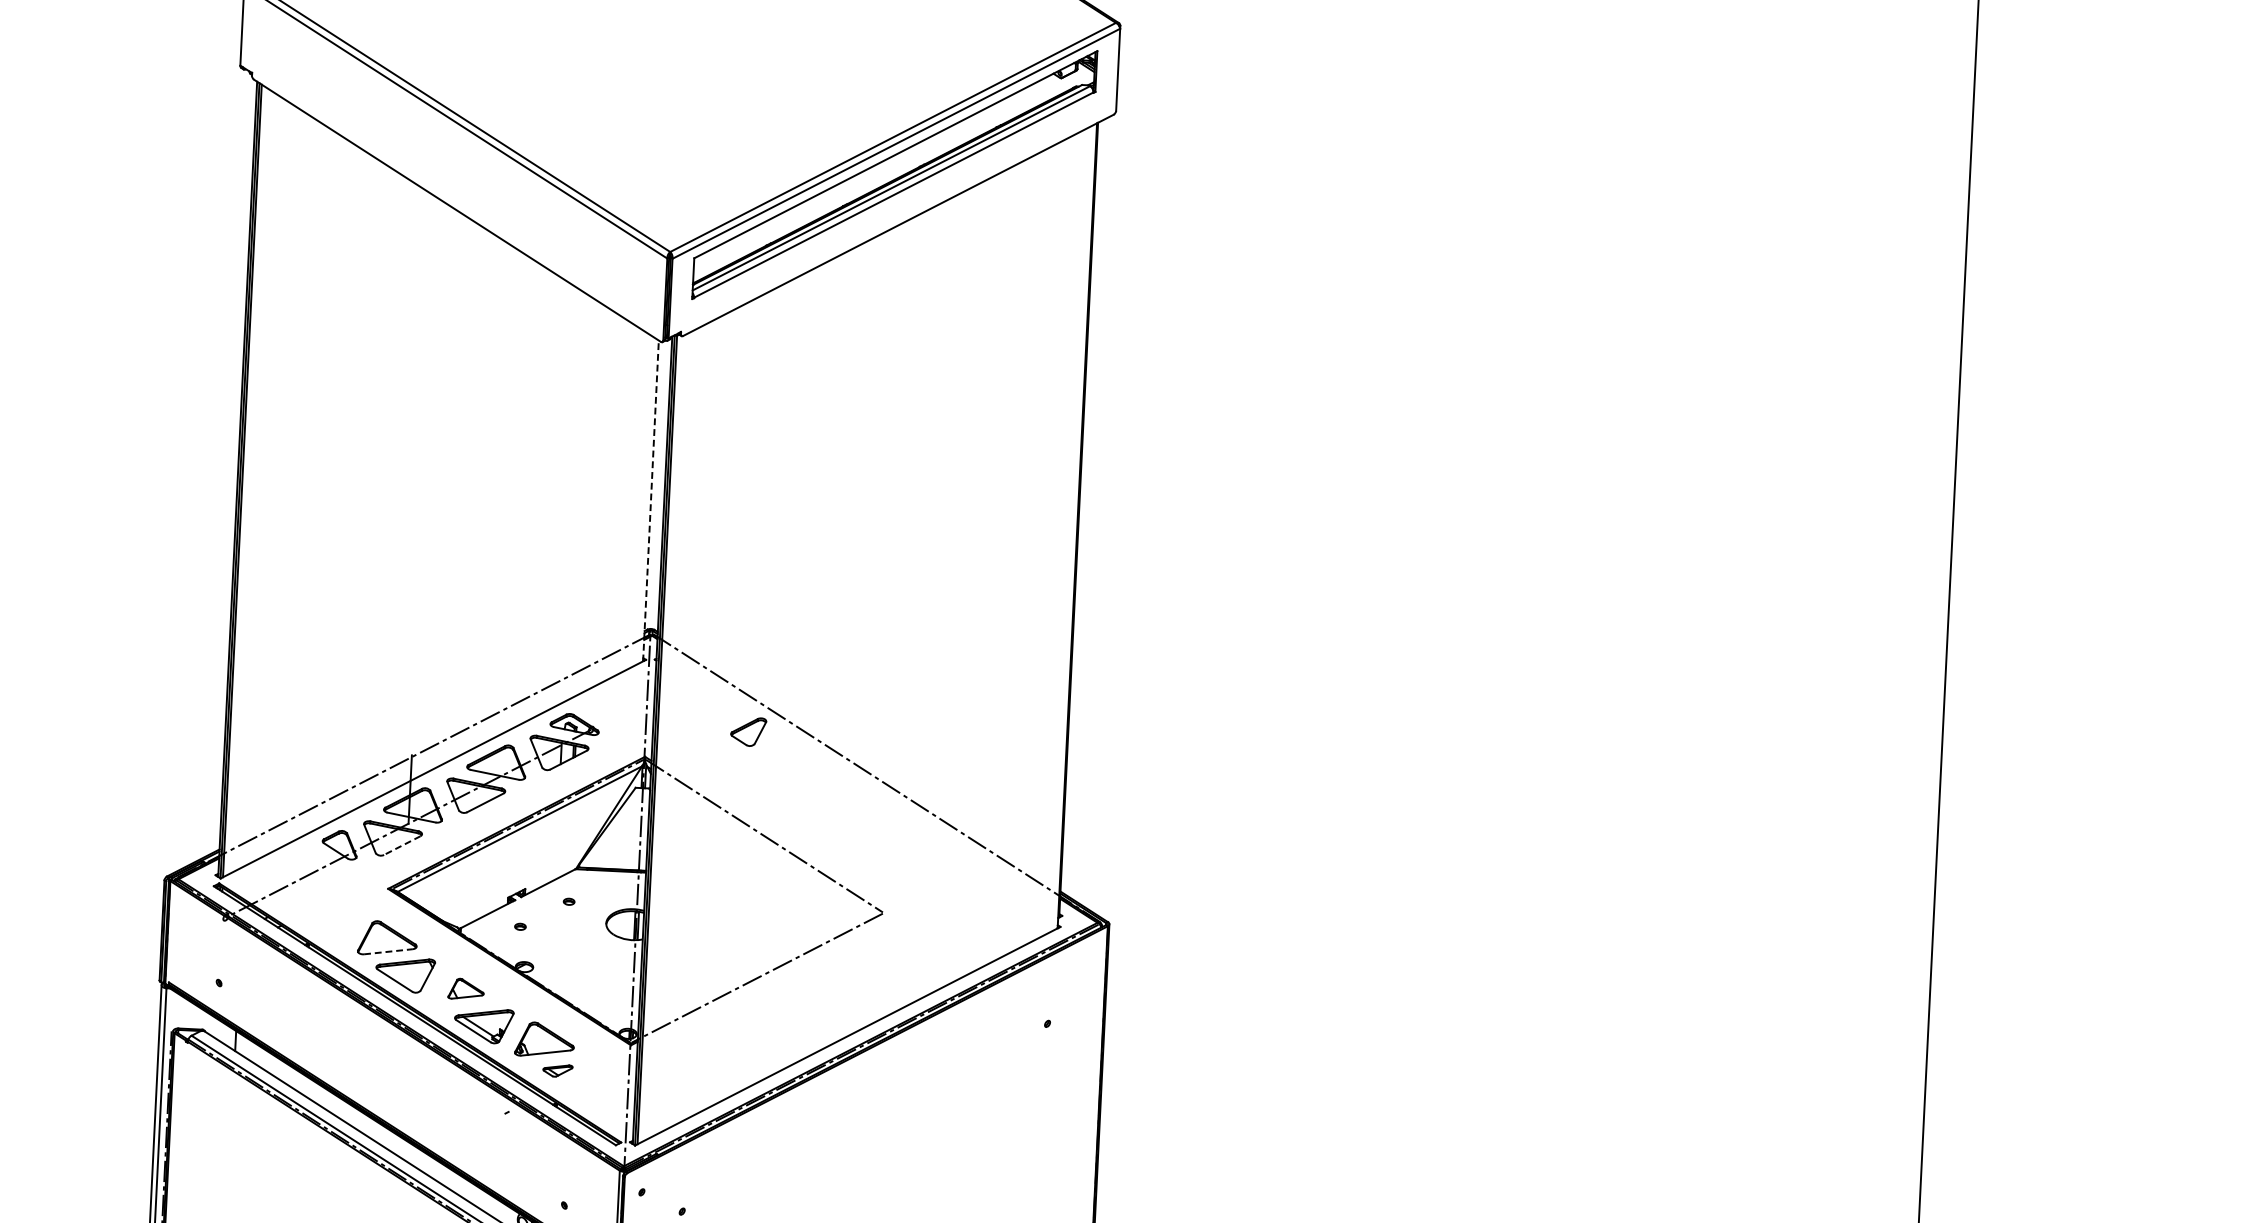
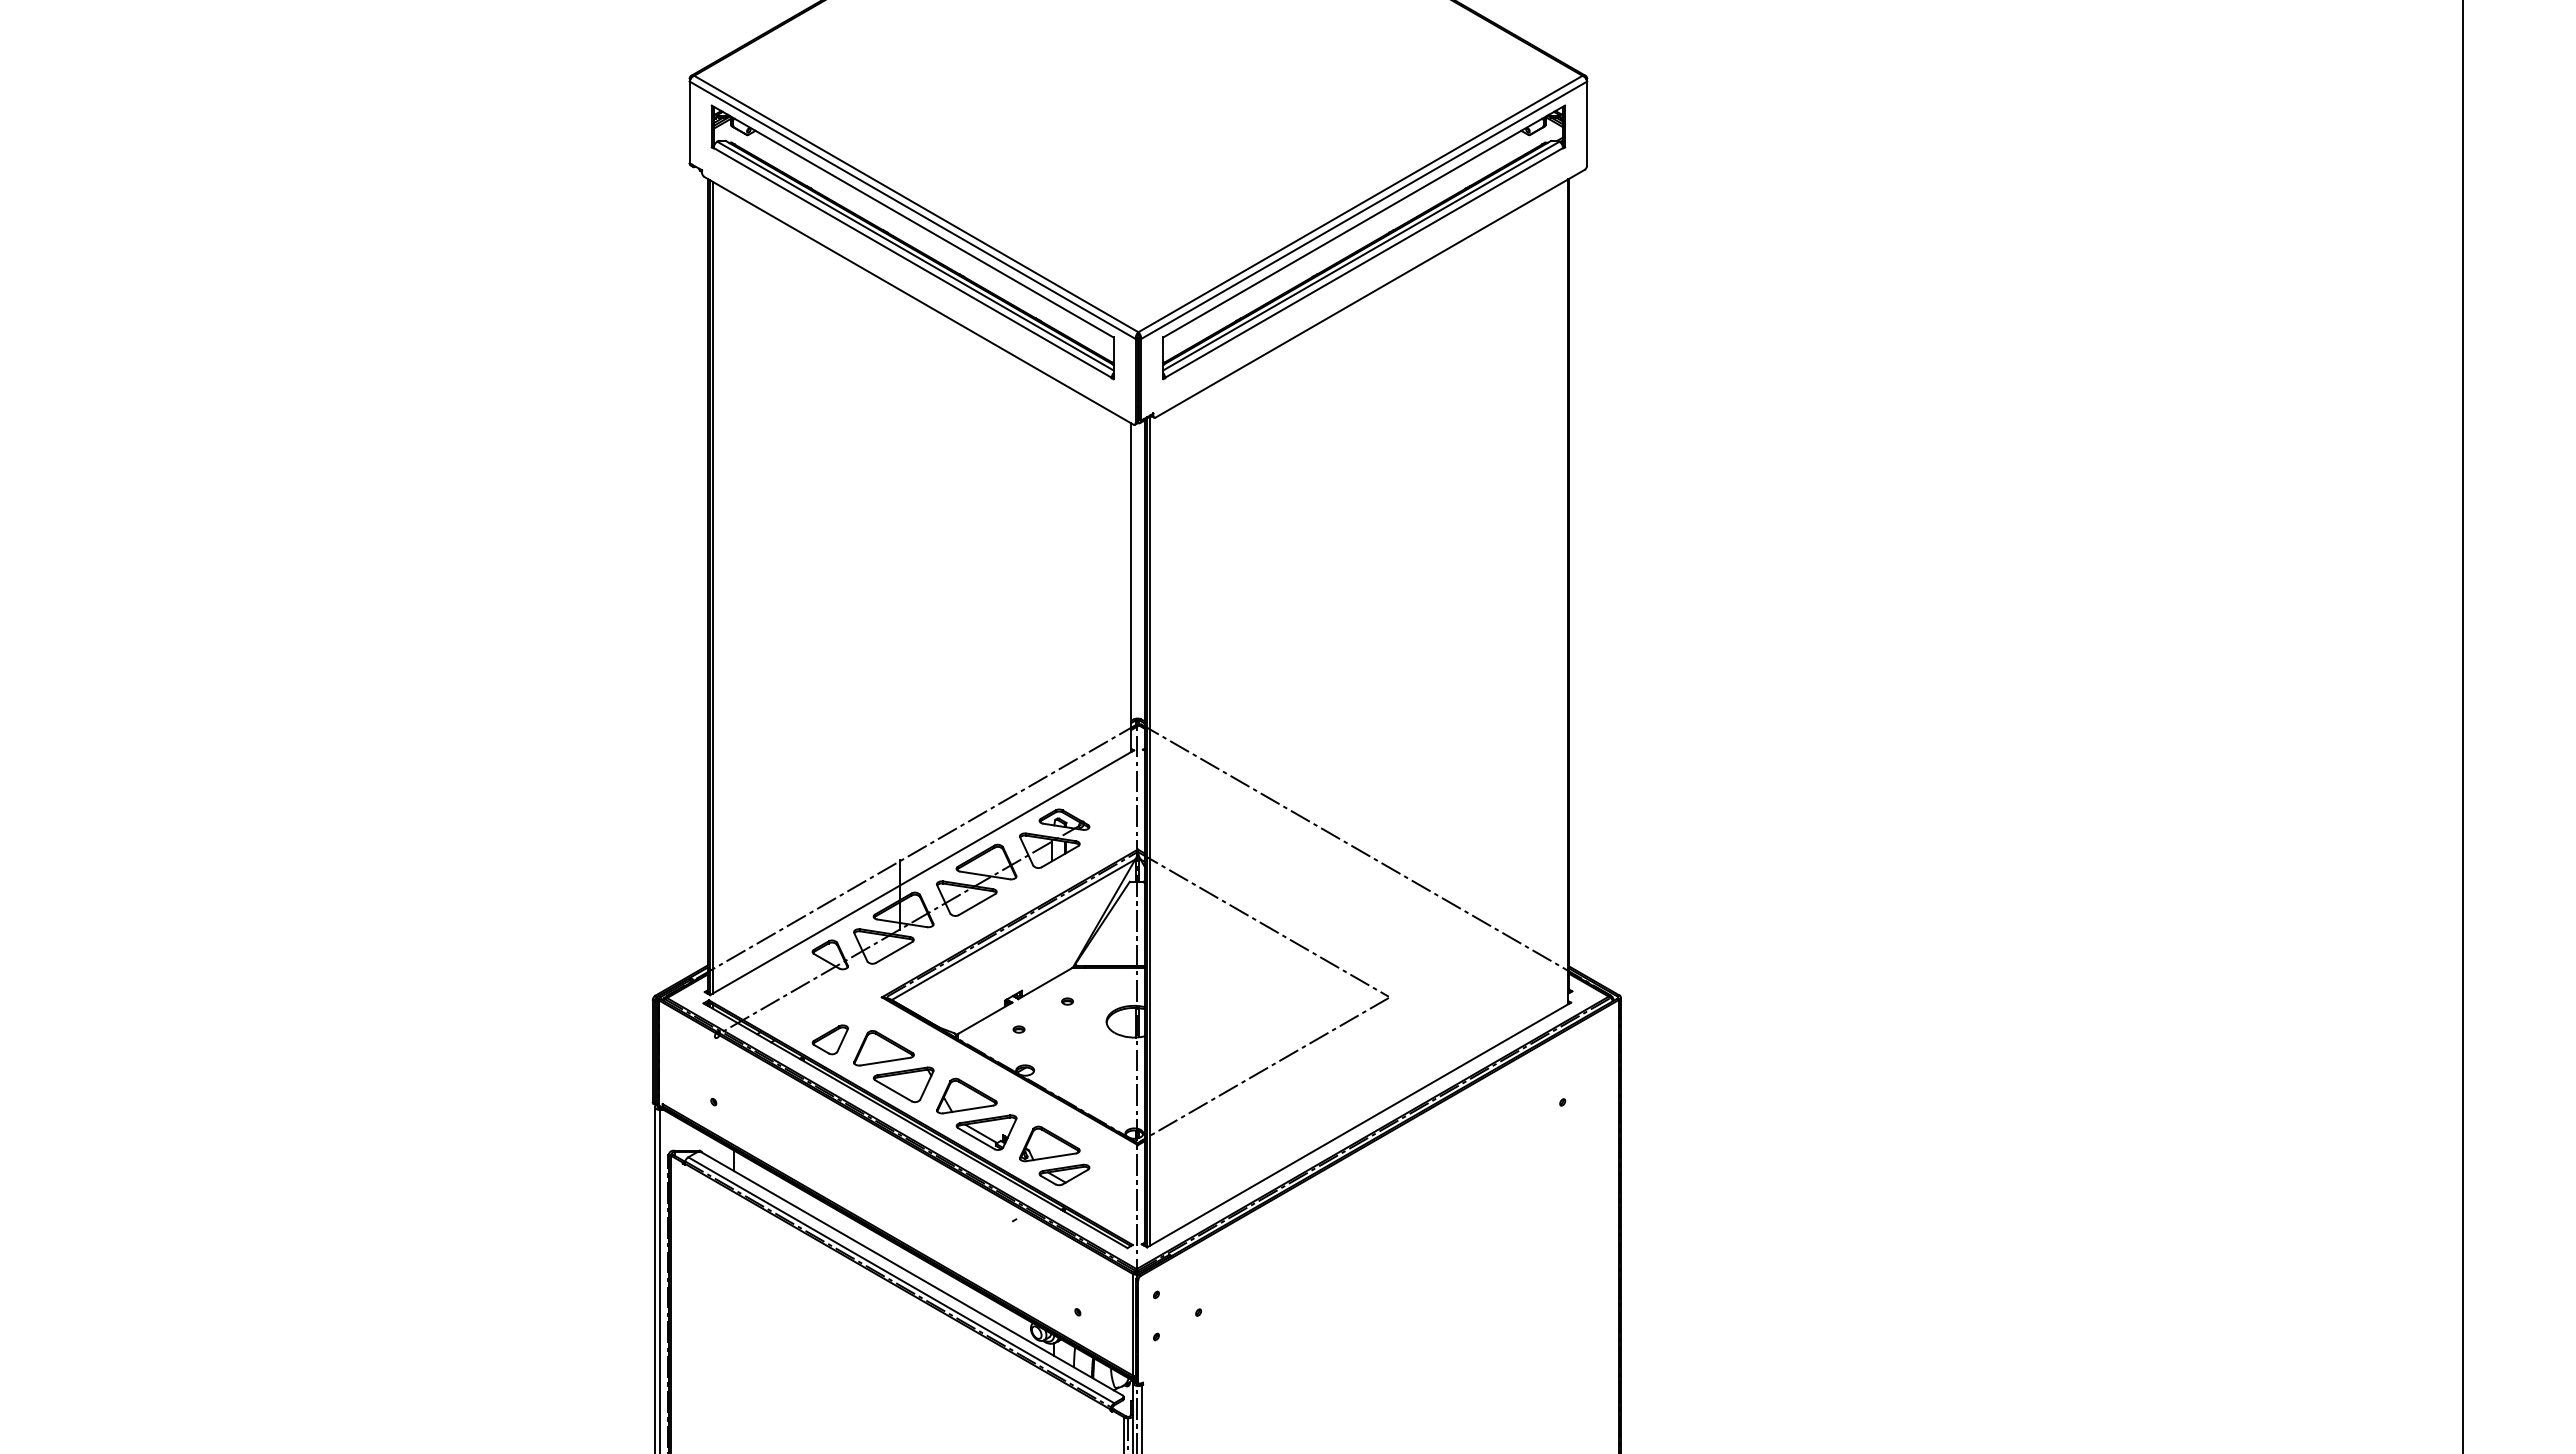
part: (454, 153) -> (912, 242), added
line: (651, 500) -> (1131, 587), dashed -> solid
part: (747, 731) -> (829, 1039), moved
line: (402, 845) -> (894, 952), dashed -> solid
line: (388, 951) -> (885, 1061), dashed -> solid
part: (466, 988) -> (966, 1095), size x1.67
part: (557, 1070) -> (1064, 1174), size x1.67

